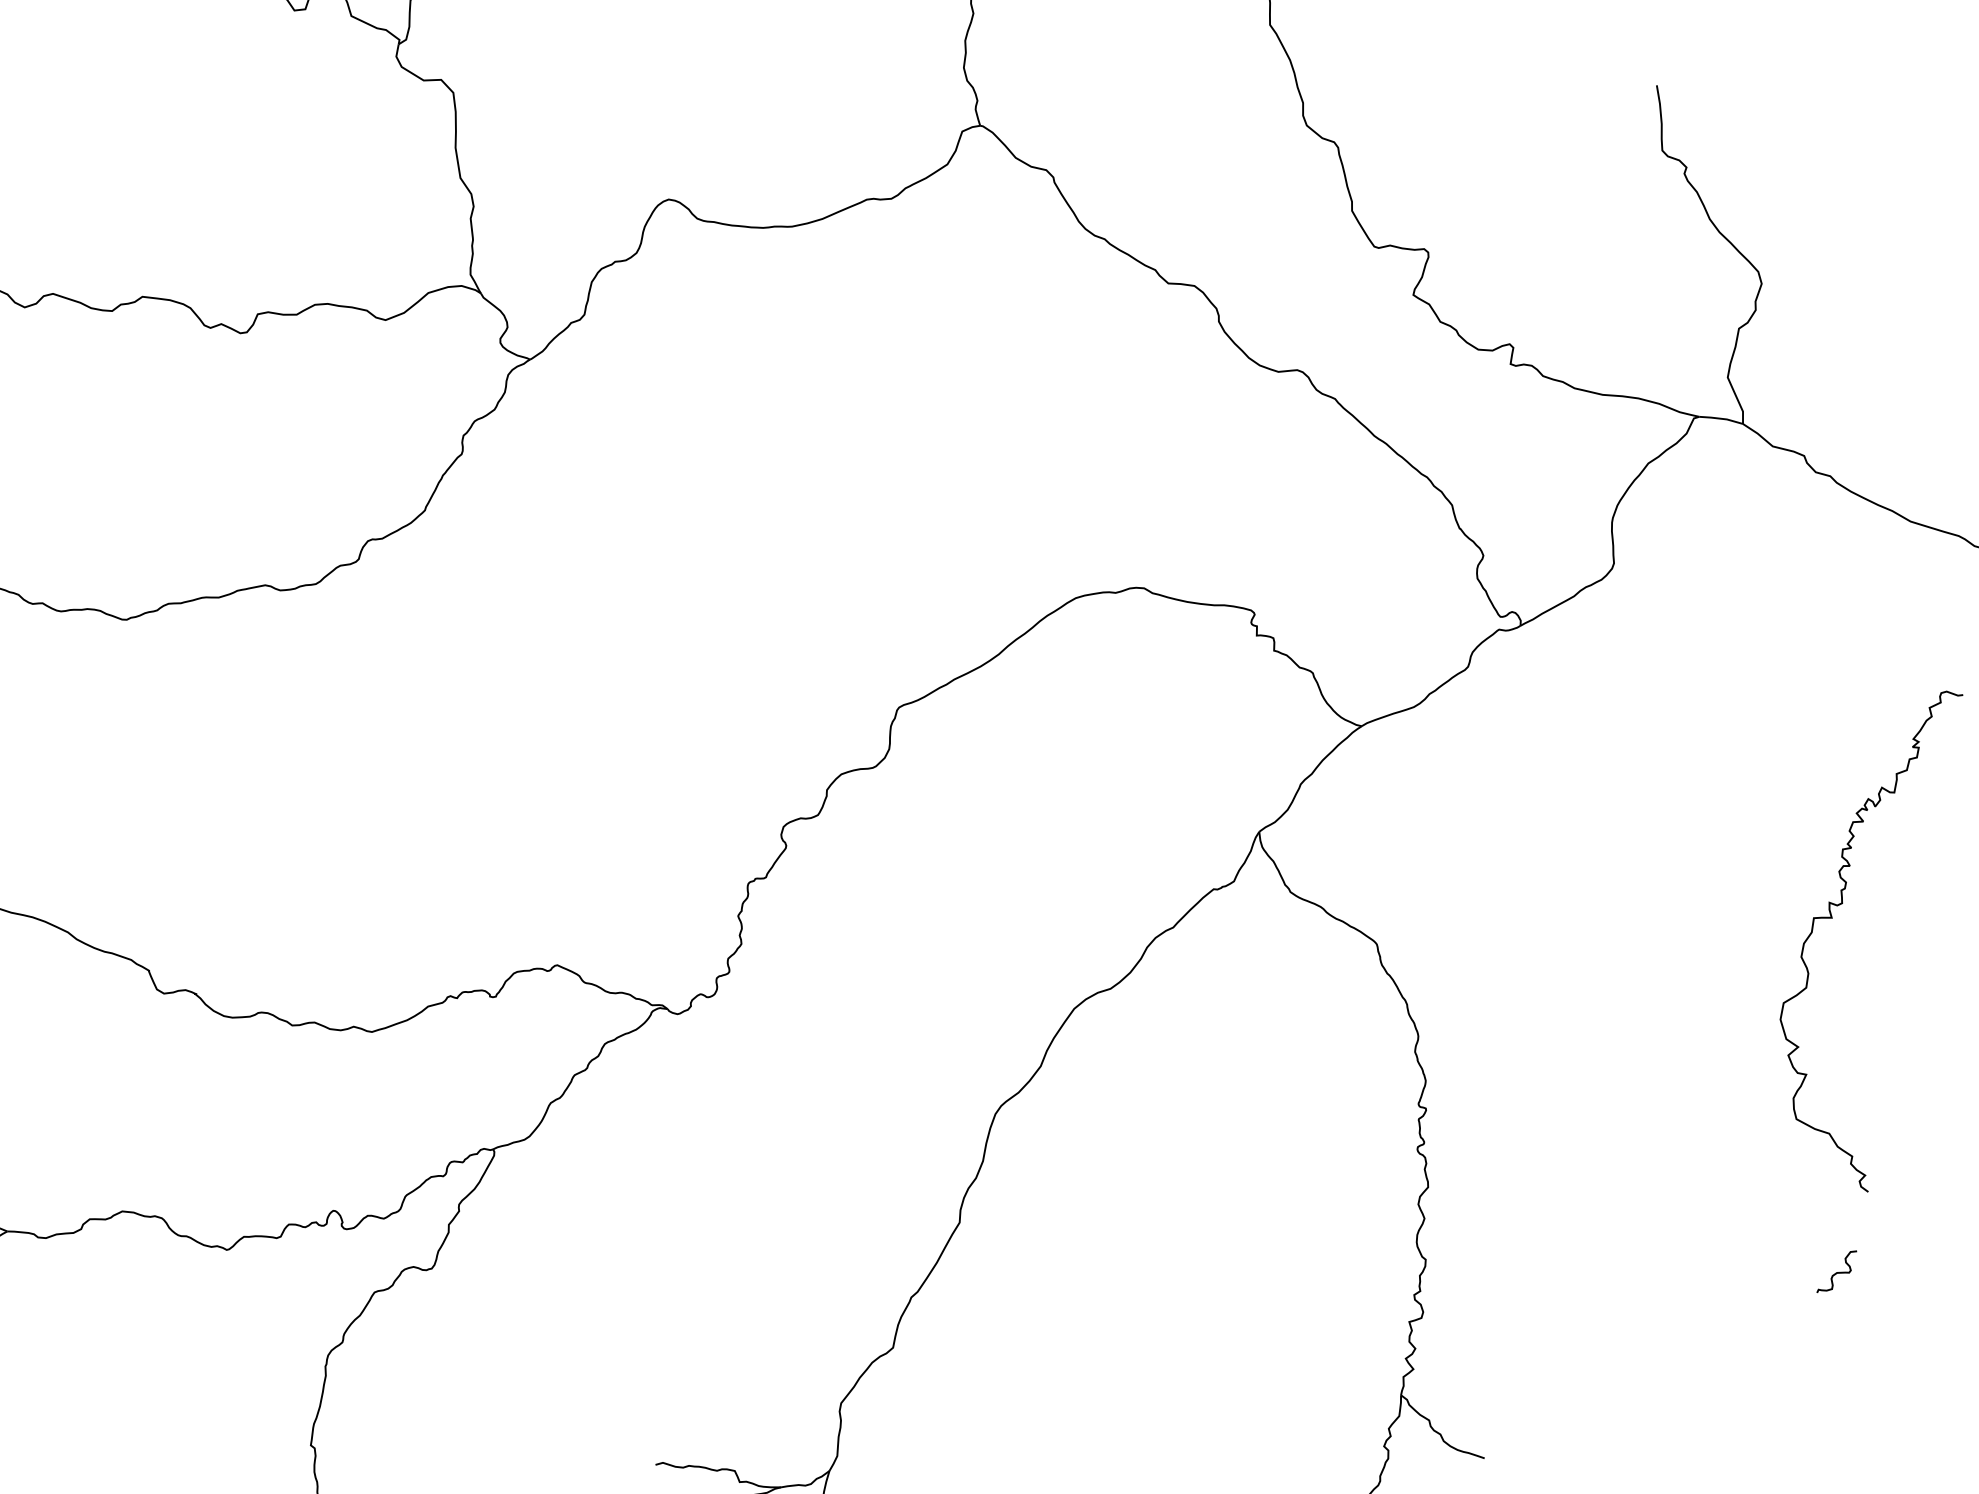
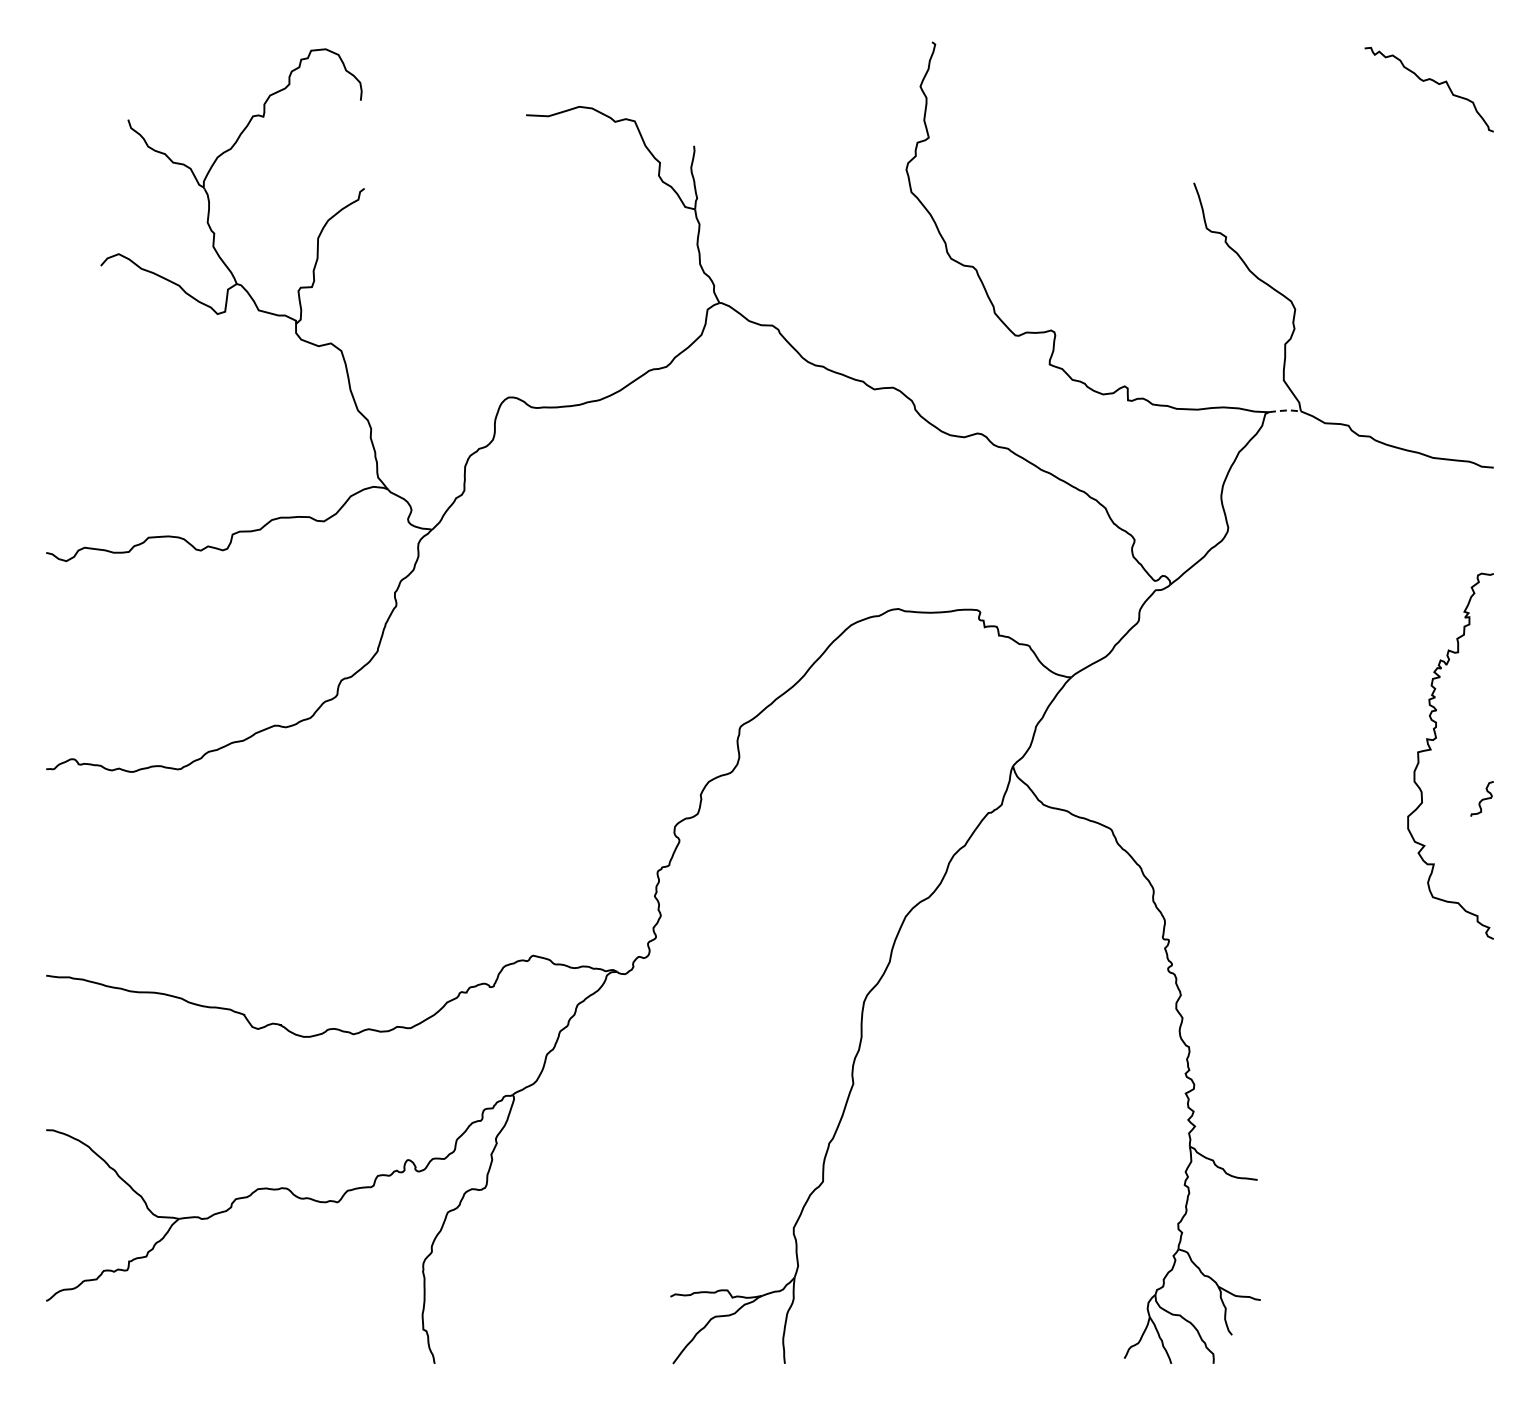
line: (1722, 418) -> (1285, 410), solid -> dashed
curve: (1837, 1271) -> (1482, 798), moved

